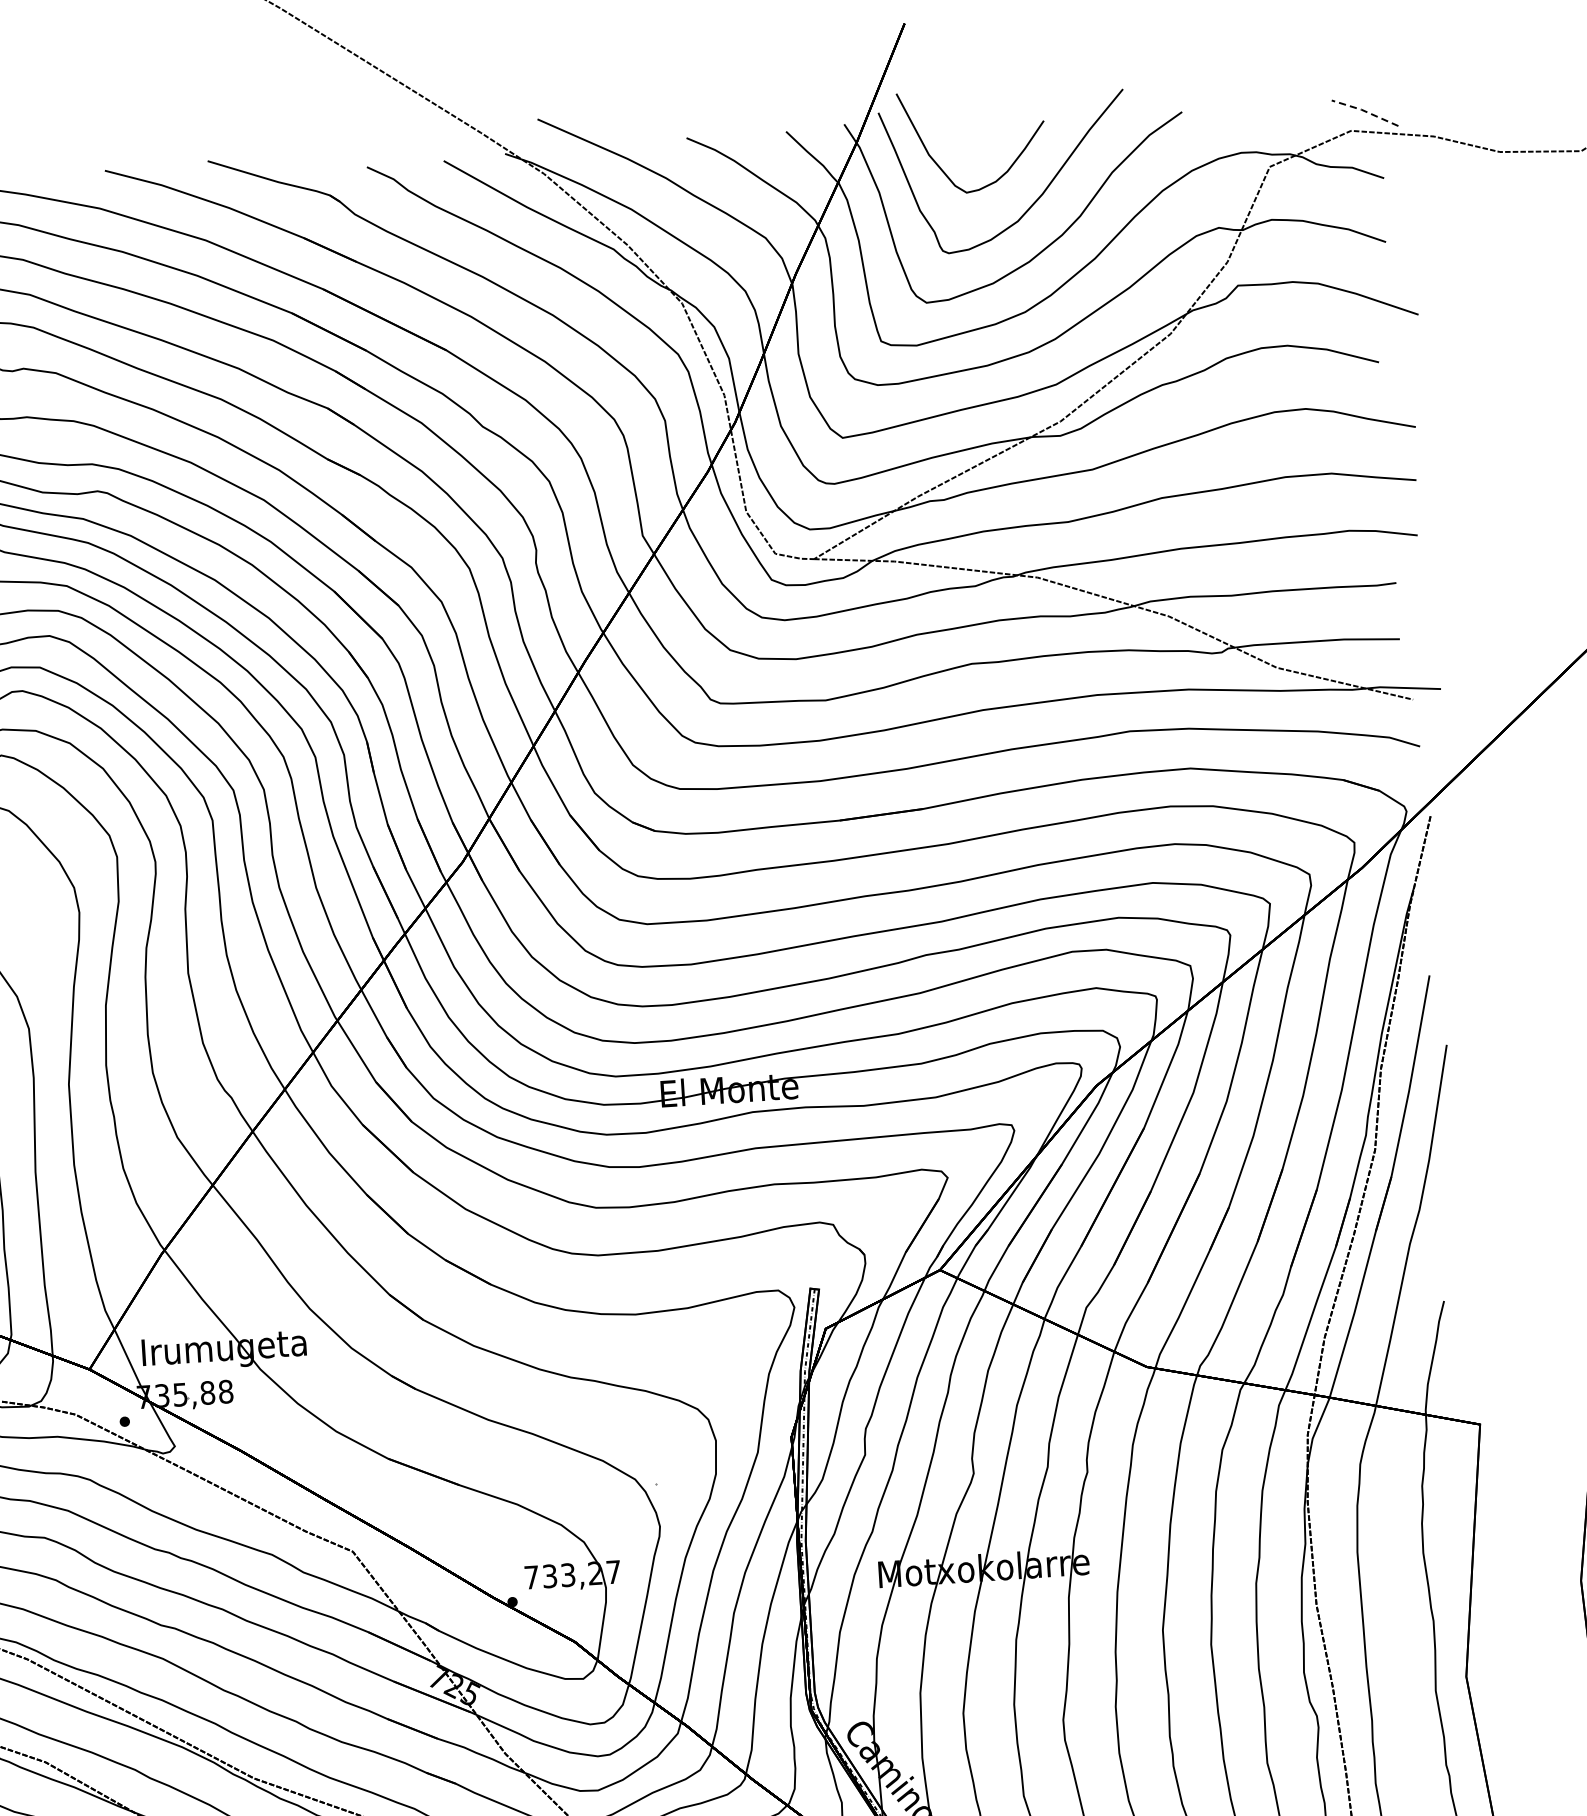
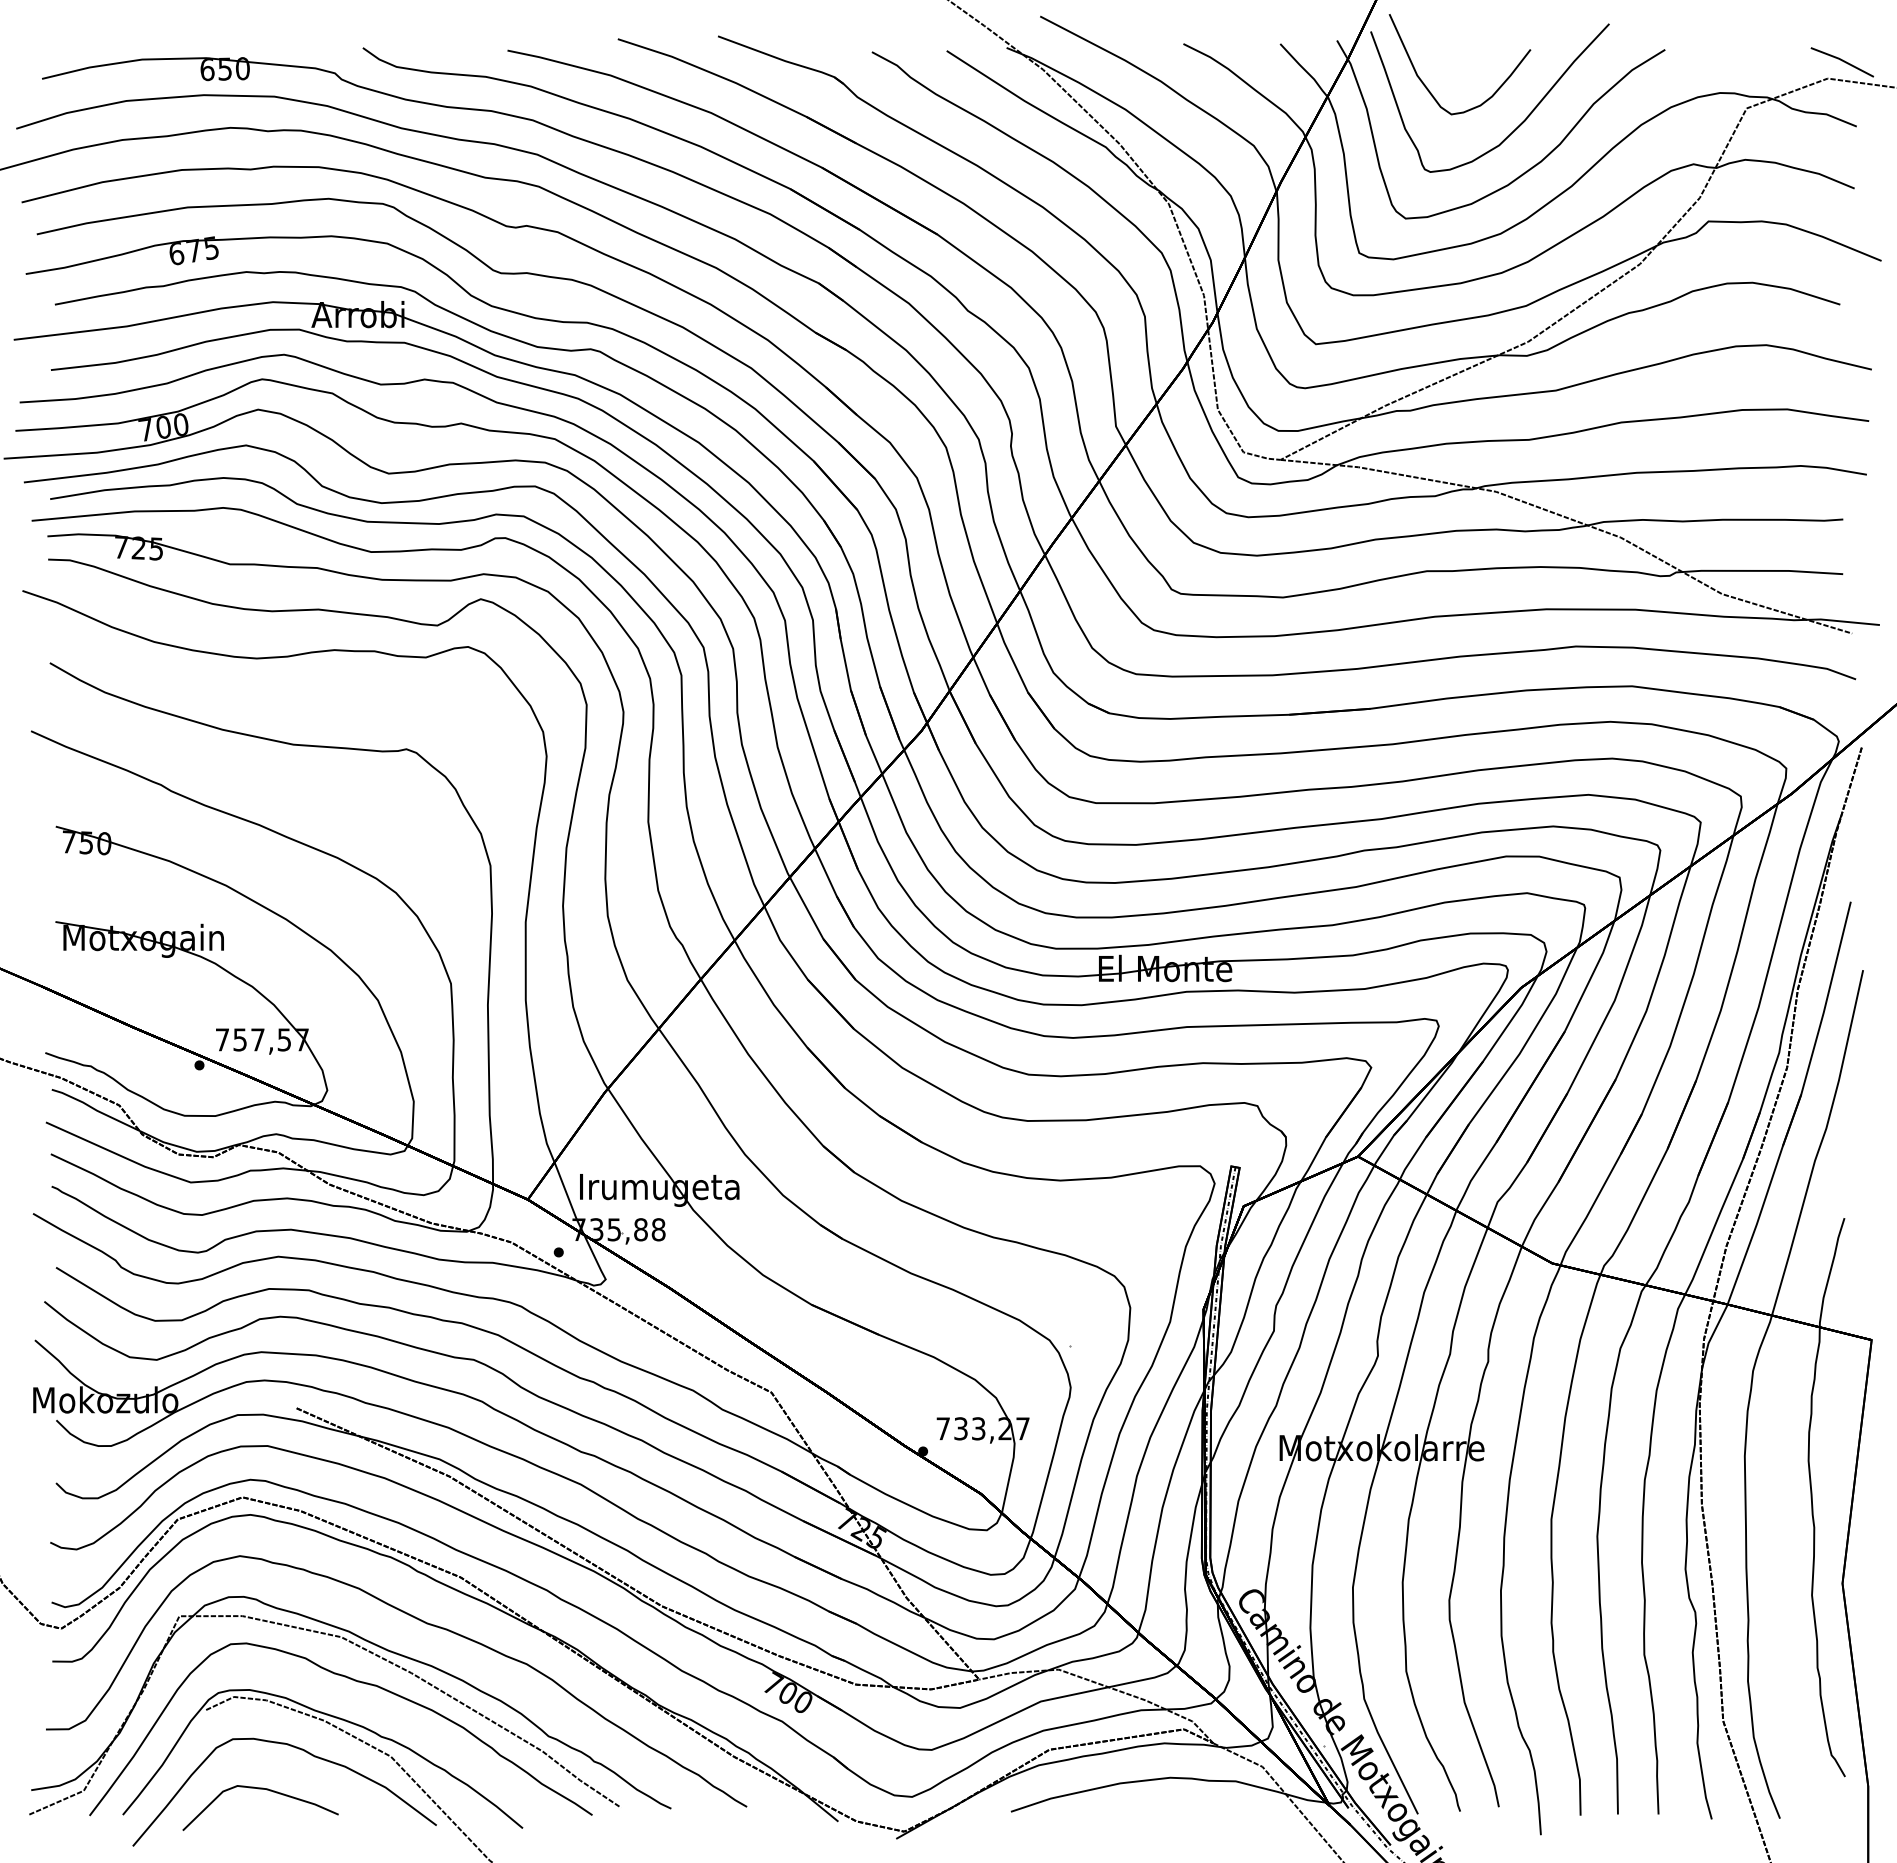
line: (1365, 111) -> (1842, 60), dashed -> solid

